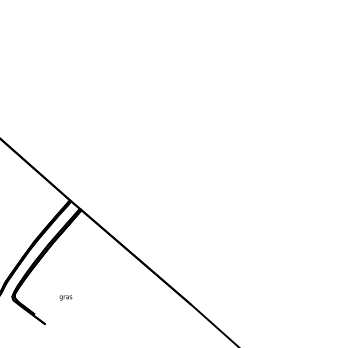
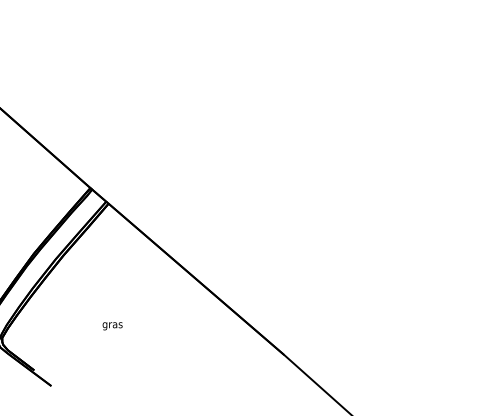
text: (65, 297) -> (111, 325), moved

